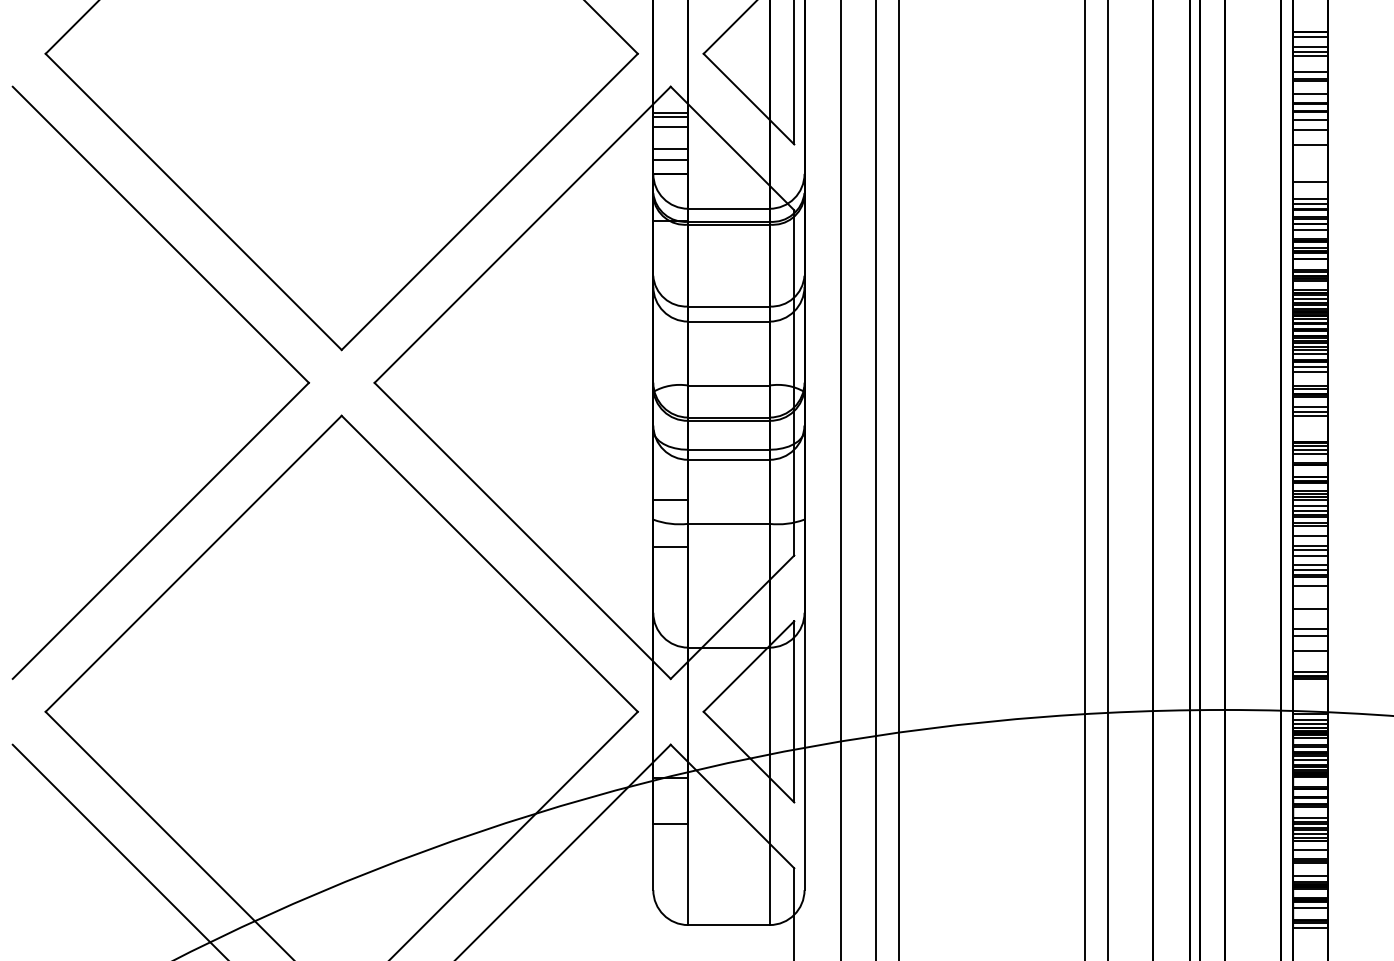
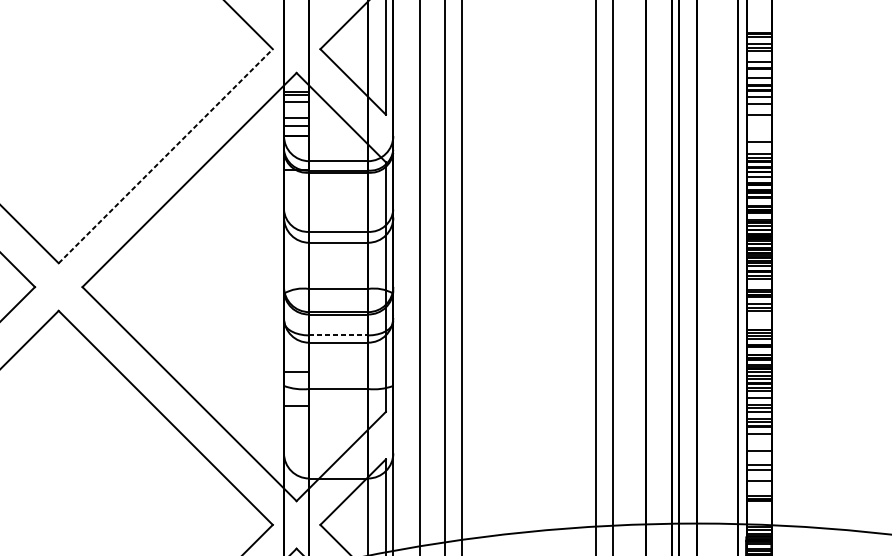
line: (490, 201) -> (166, 155), solid -> dashed
line: (728, 449) -> (338, 335), solid -> dashed

